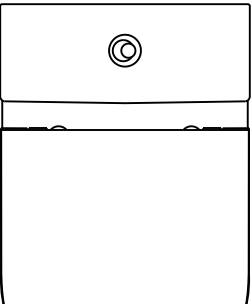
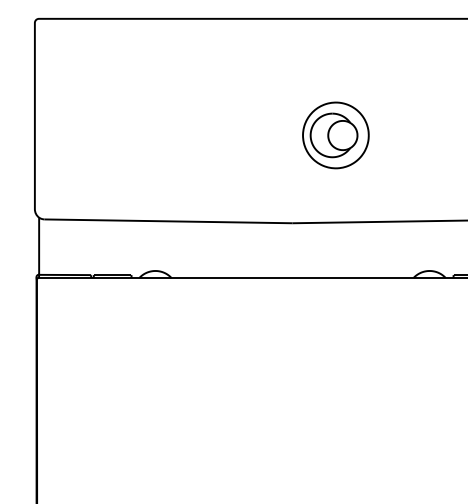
part: (124, 50) -> (334, 135), moved

